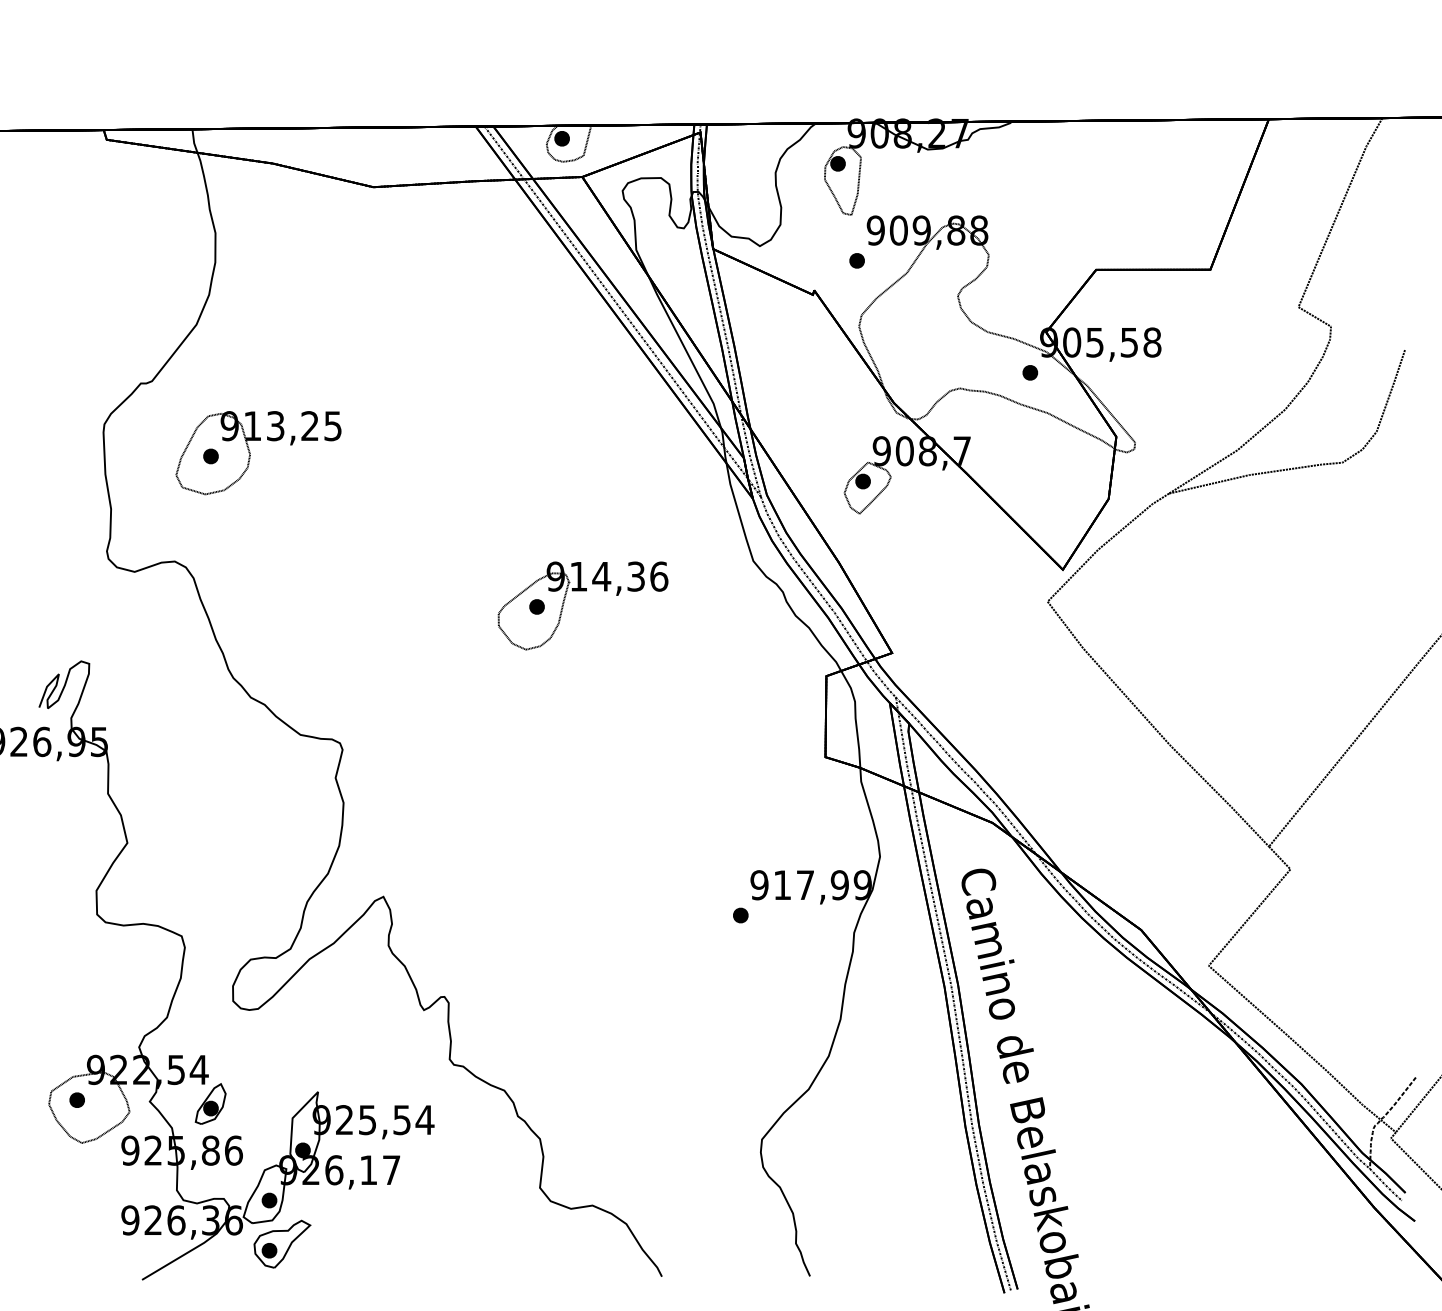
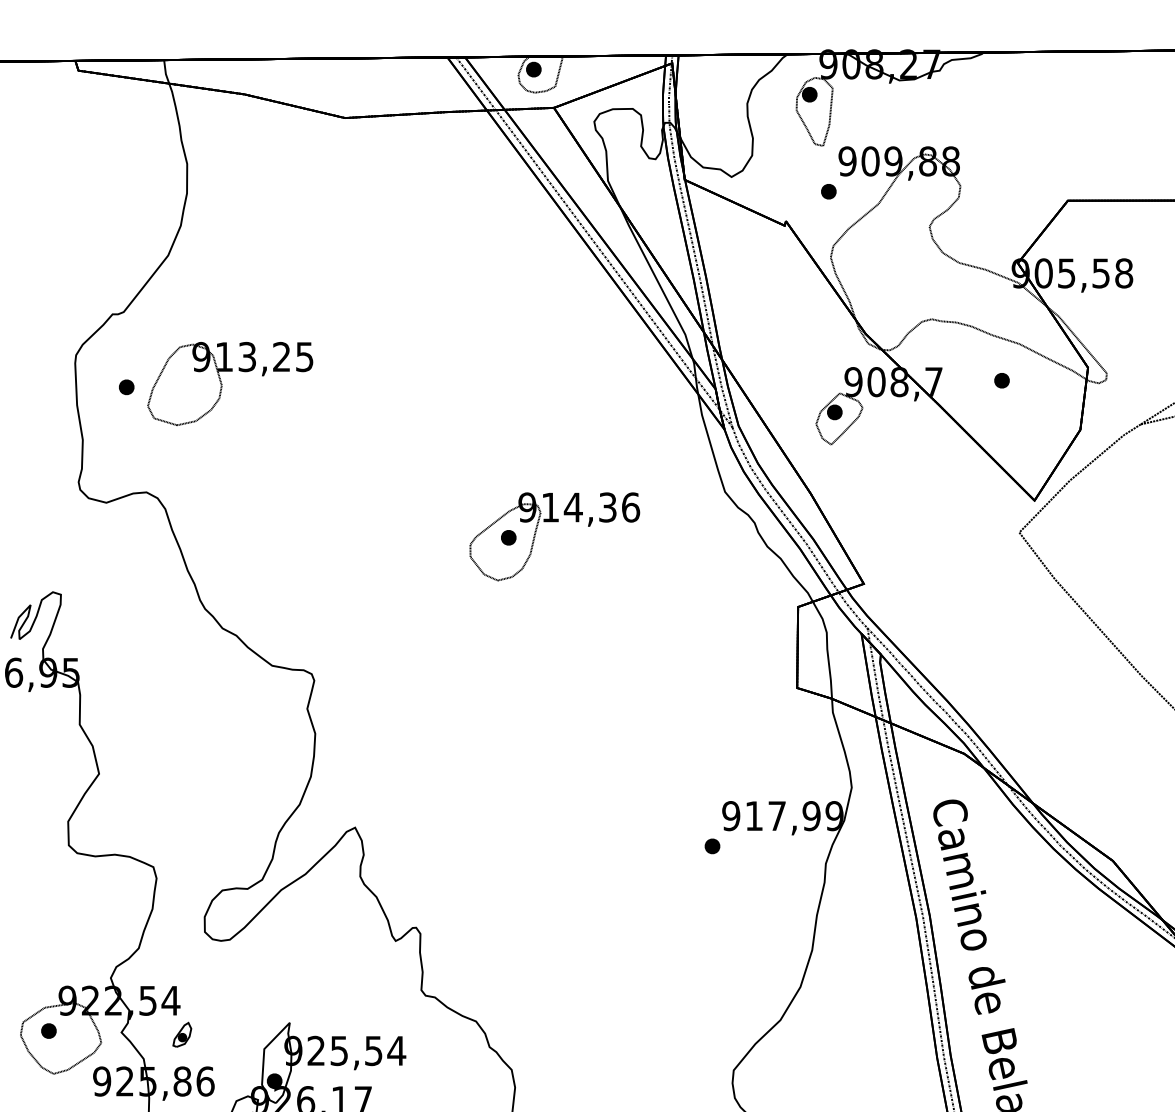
part: (1030, 372) -> (1002, 380), moved
part: (210, 456) -> (126, 387), moved
part: (210, 1103) -> (182, 1034), size x0.6

